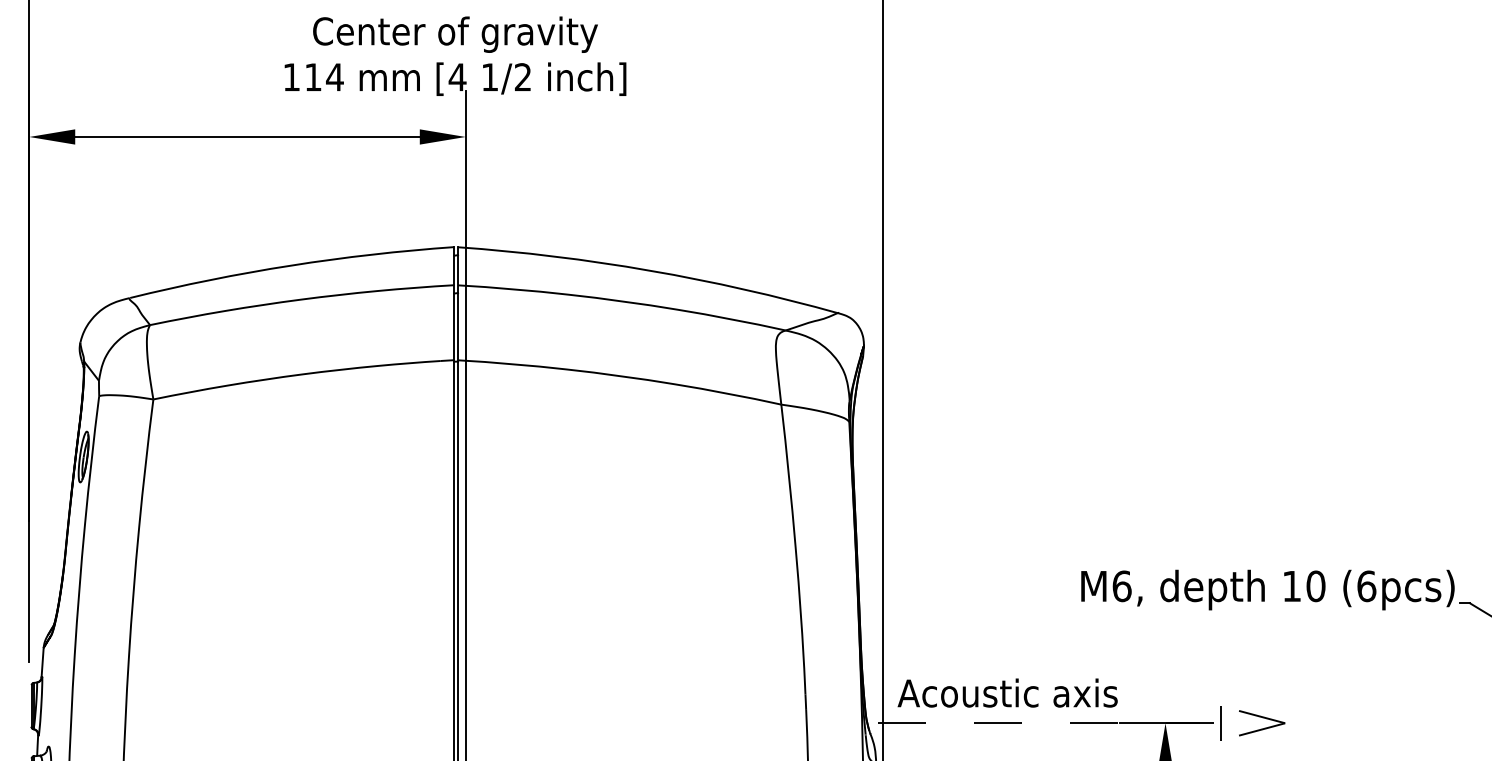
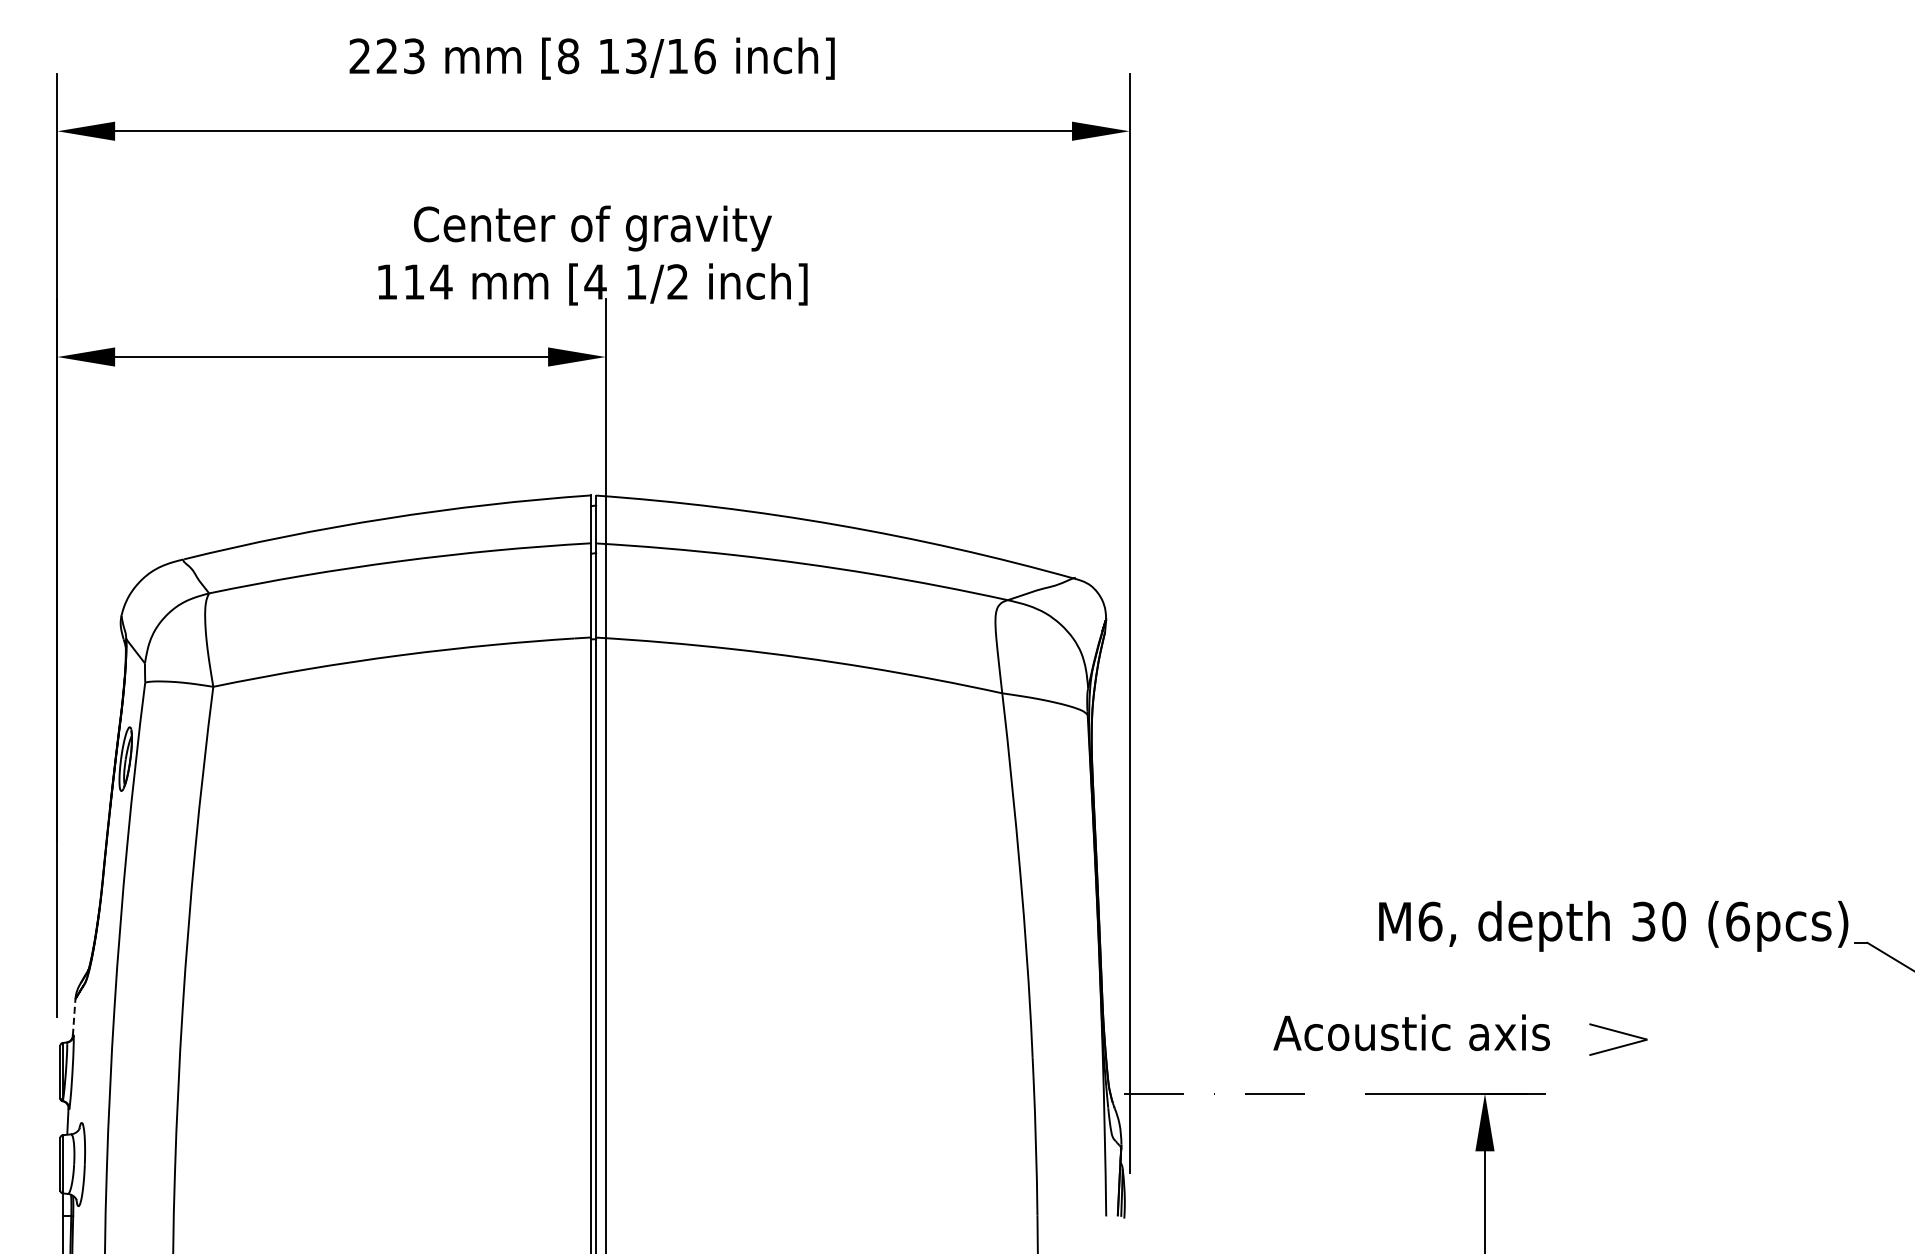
text: (1291, 586) -> (1643, 921), 10 -> 30
line: (42, 661) -> (74, 1016), solid -> dashed
text: (1007, 692) -> (1411, 1032), moved
part: (1263, 718) -> (1619, 1033), moved
line: (1220, 723) -> (1554, 1093), removed

